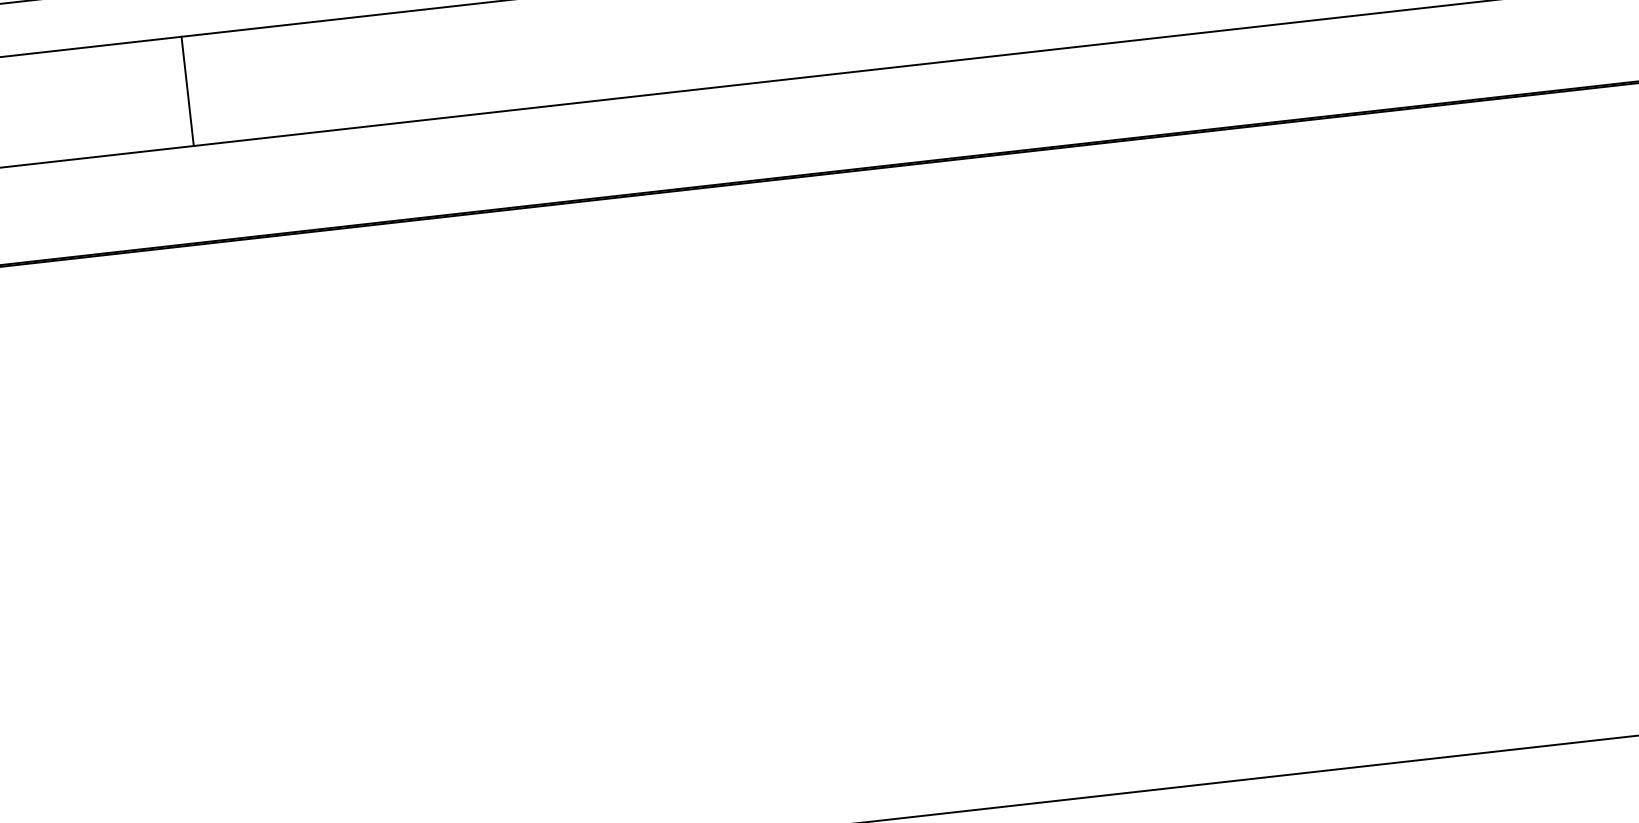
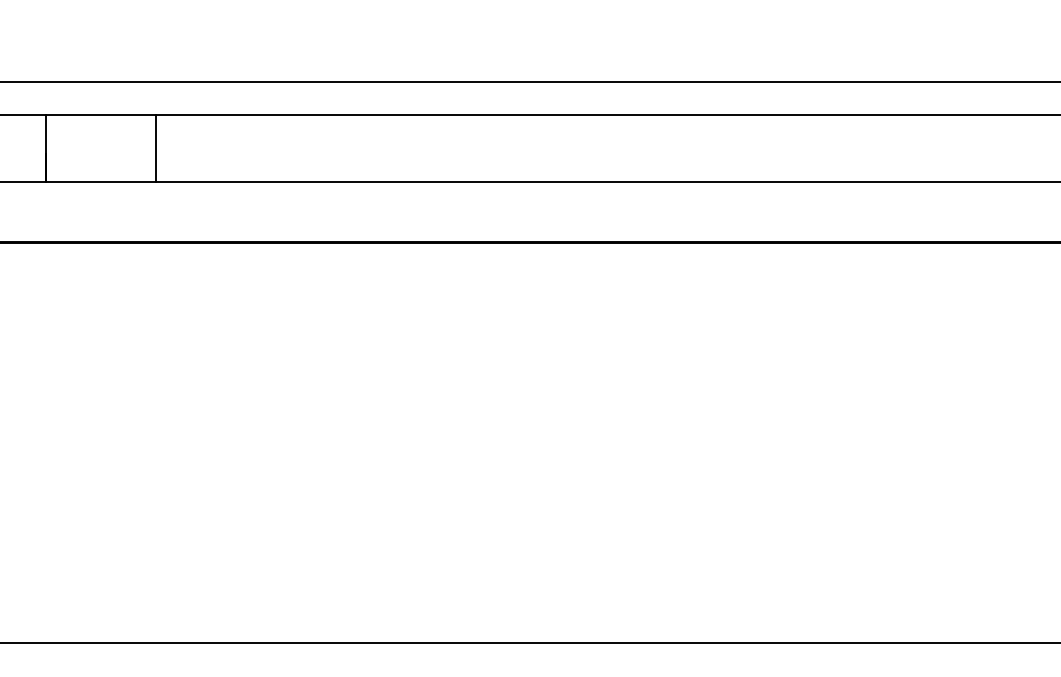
line: (187, 91) -> (155, 148), moved

